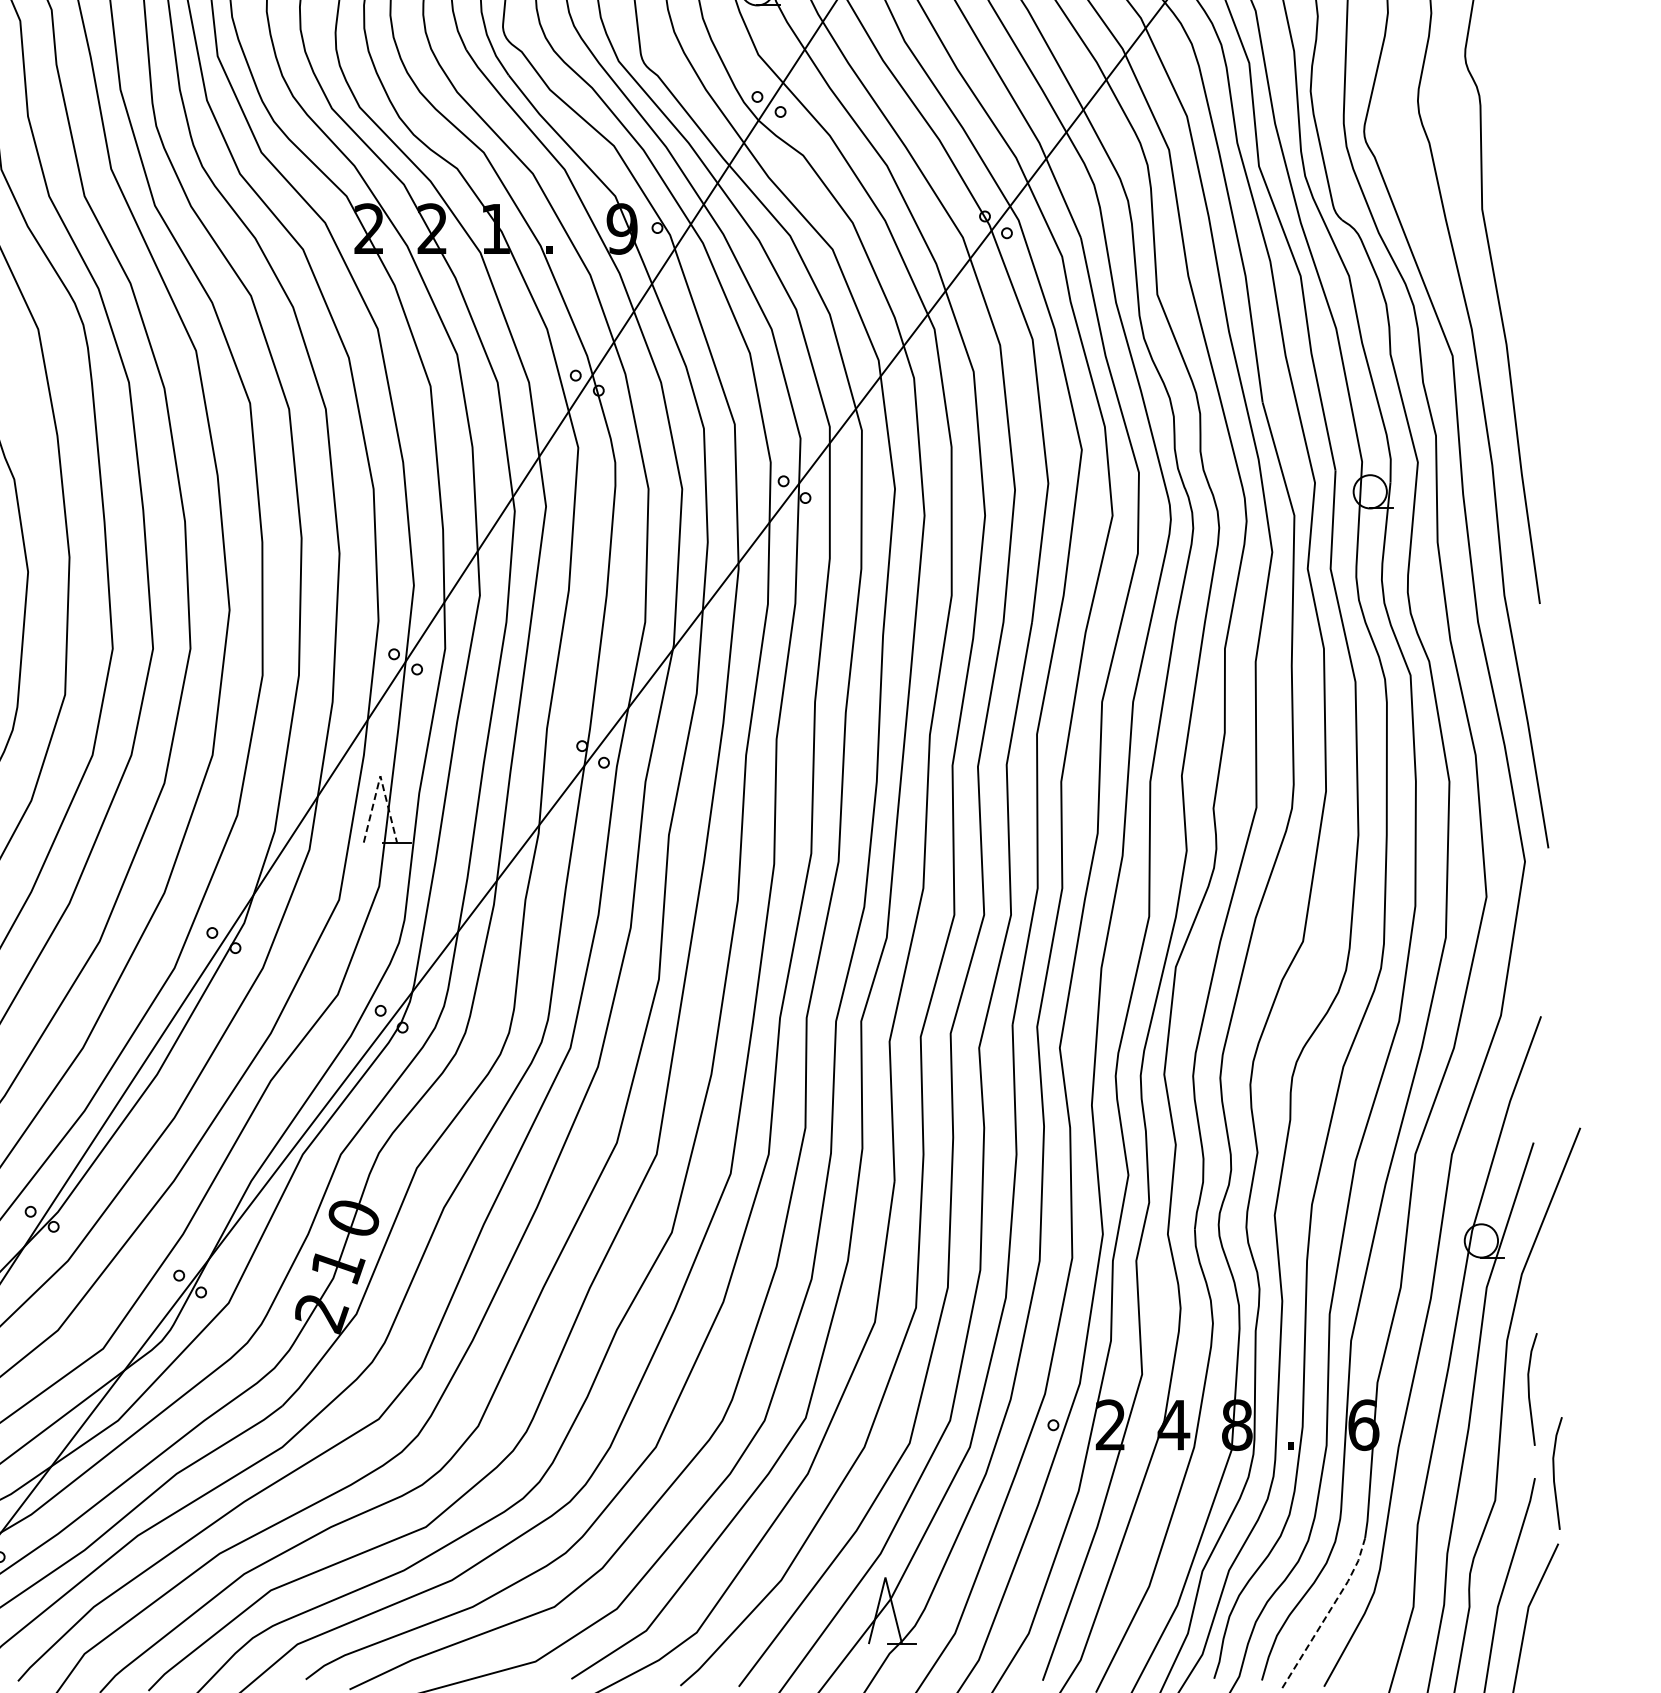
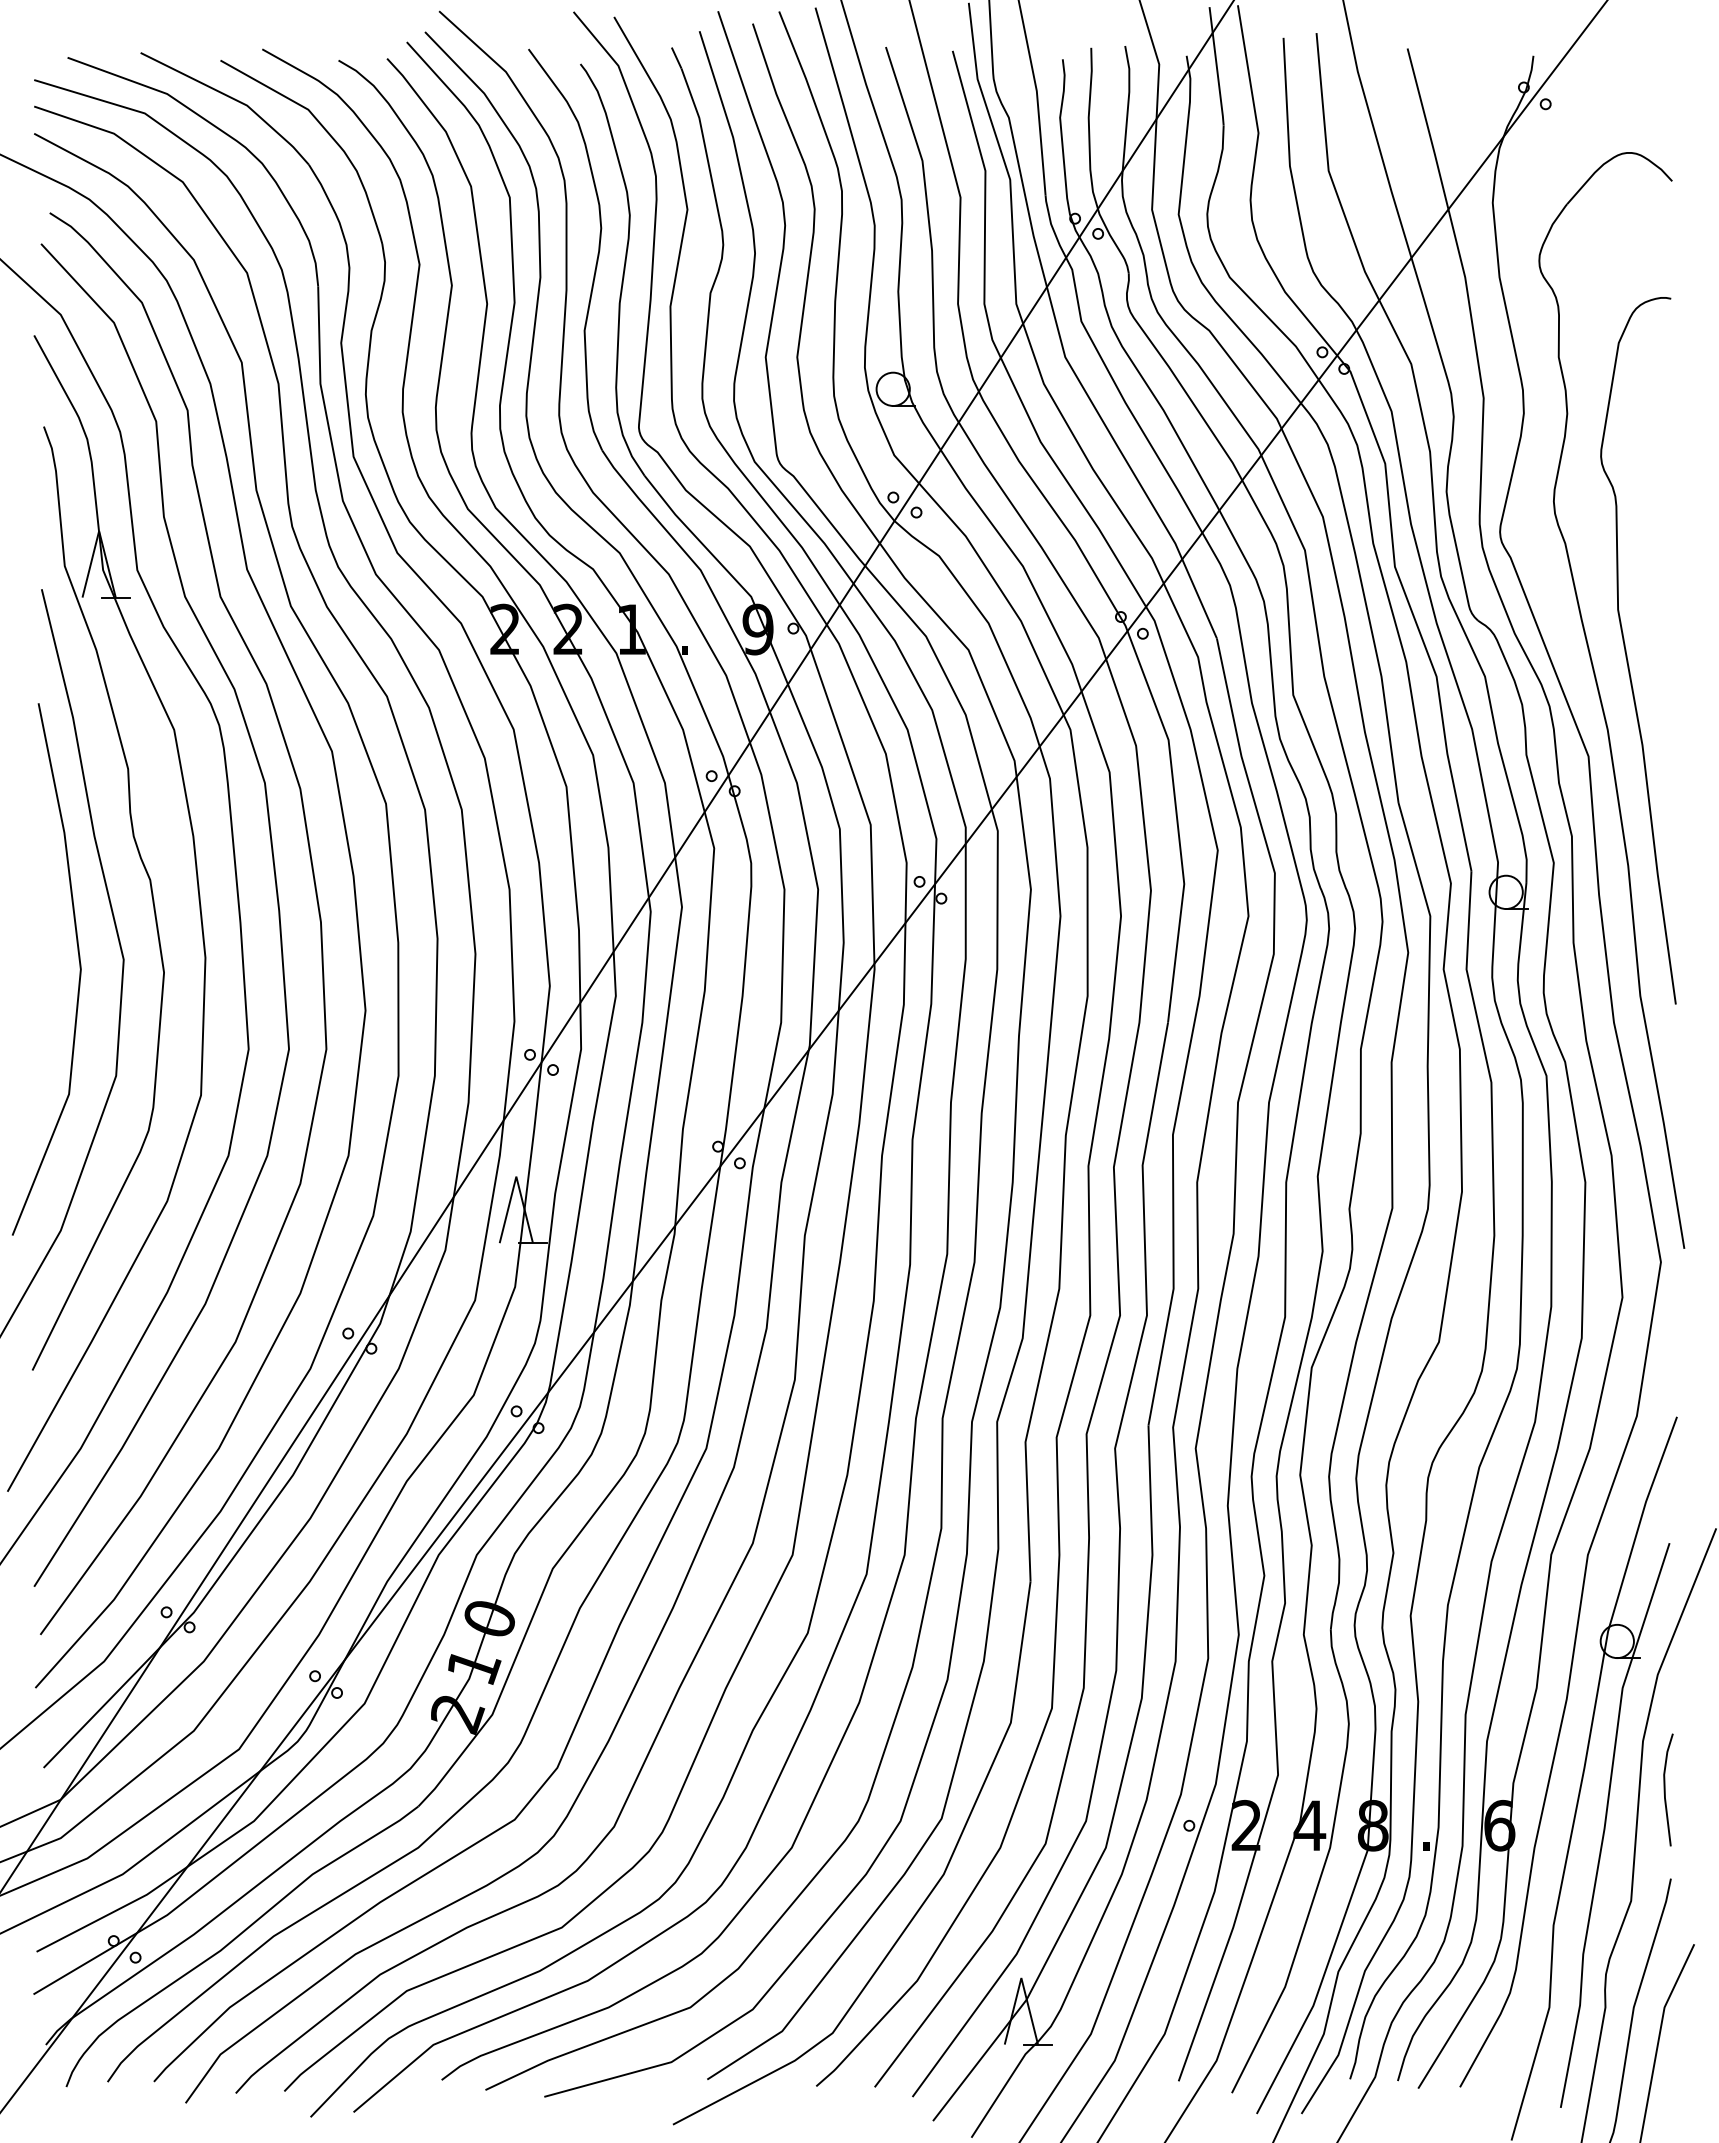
line: (380, 775) -> (516, 1176), dashed -> solid
line: (1554, 1472) -> (1690, 1873), removed
line: (1328, 1613) -> (1464, 2014), dashed -> solid

